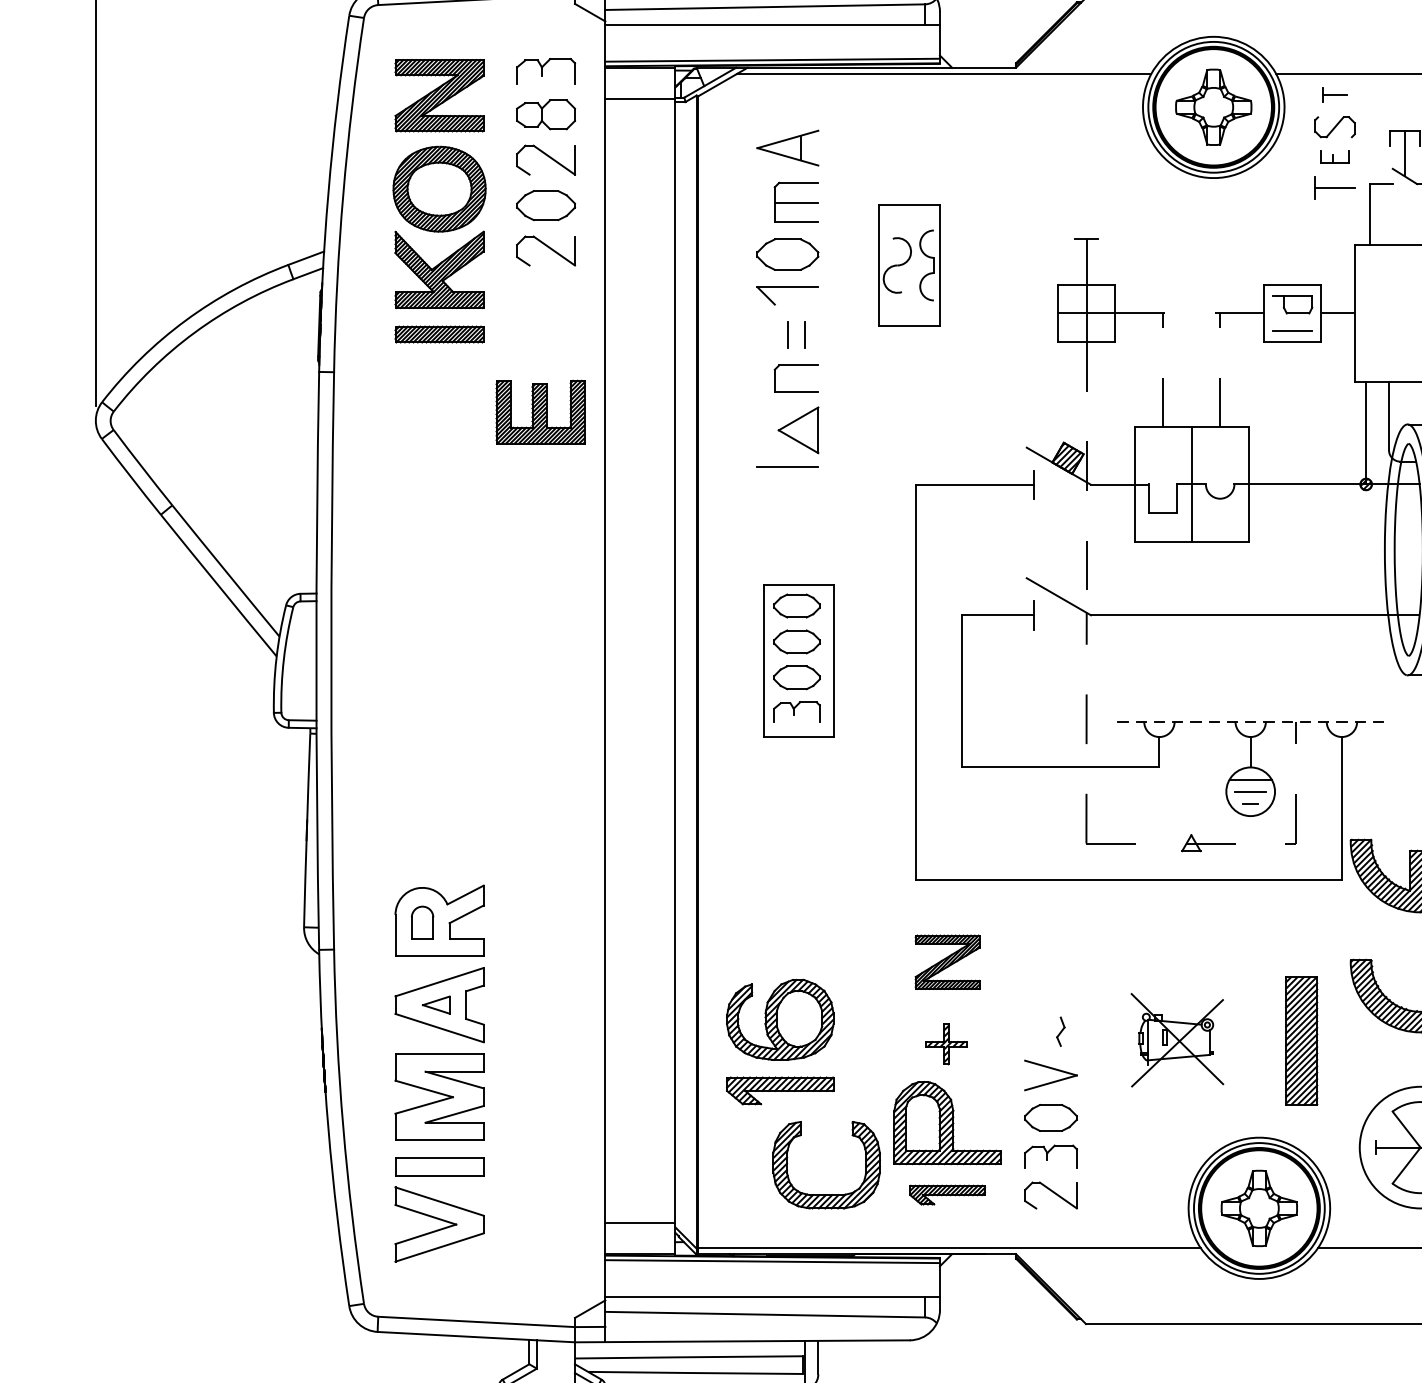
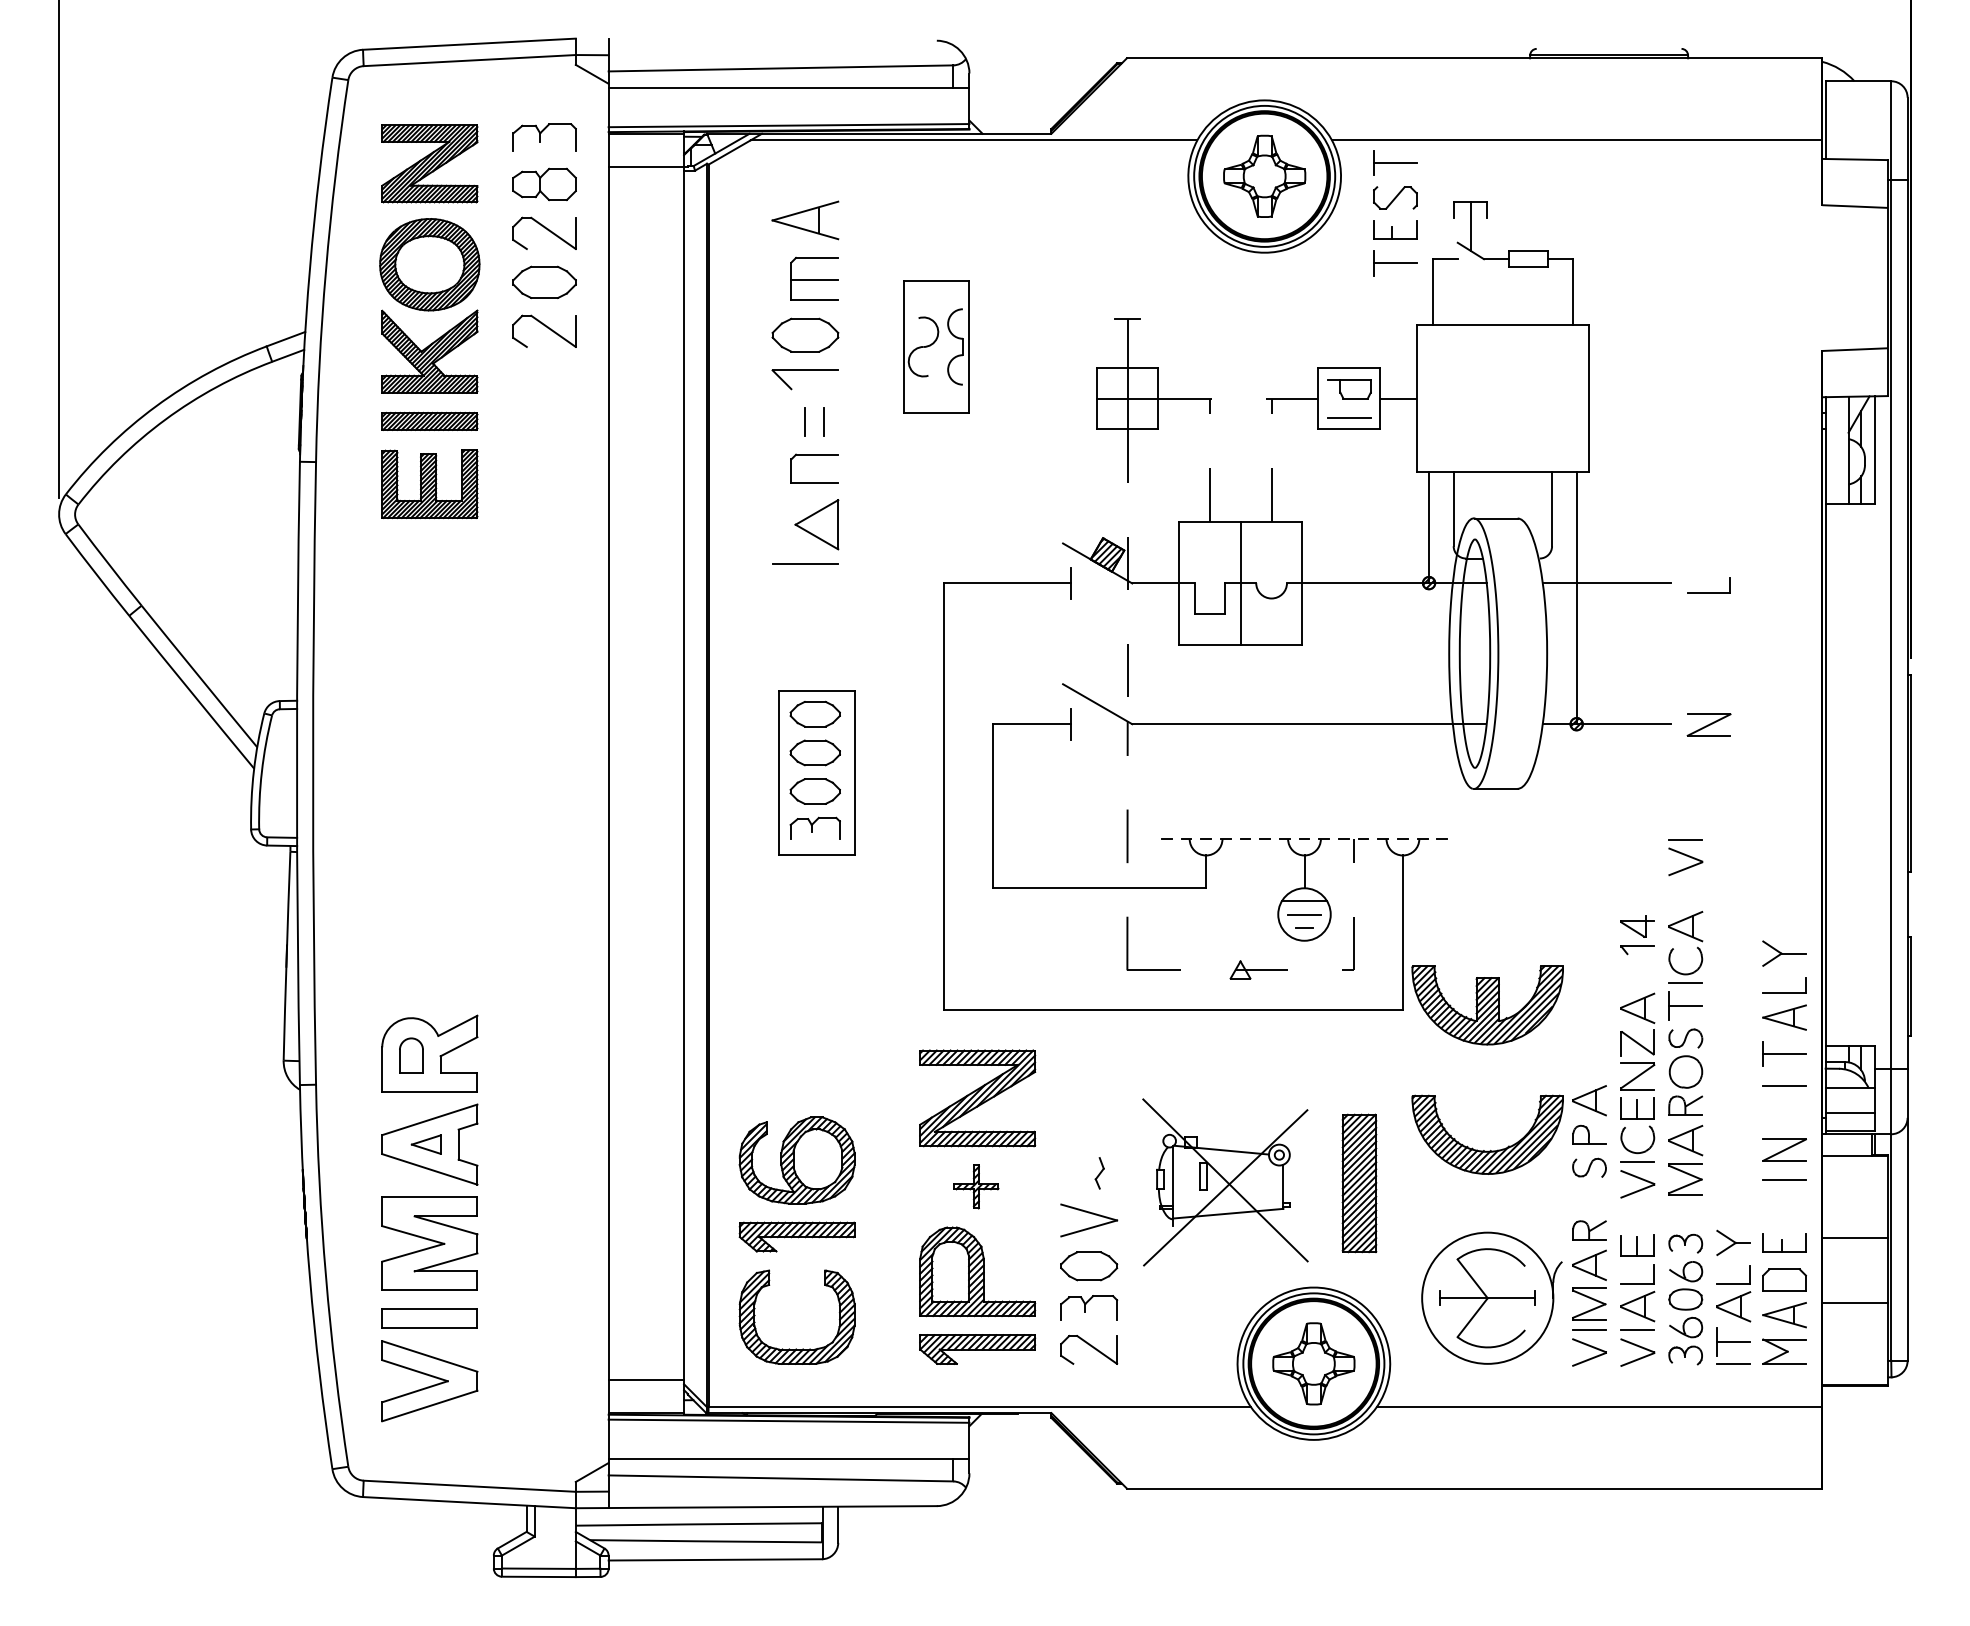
part: (1335, 94) -> (1395, 162), size x1.67
part: (1335, 156) -> (1395, 229), size x1.43
part: (540, 411) -> (429, 483), moved
part: (947, 962) -> (977, 1098), size x1.67
part: (1177, 1040) -> (1225, 1182), size x1.67
part: (825, 1194) -> (796, 1348), moved
part: (947, 1195) -> (977, 1349), size x1.43

